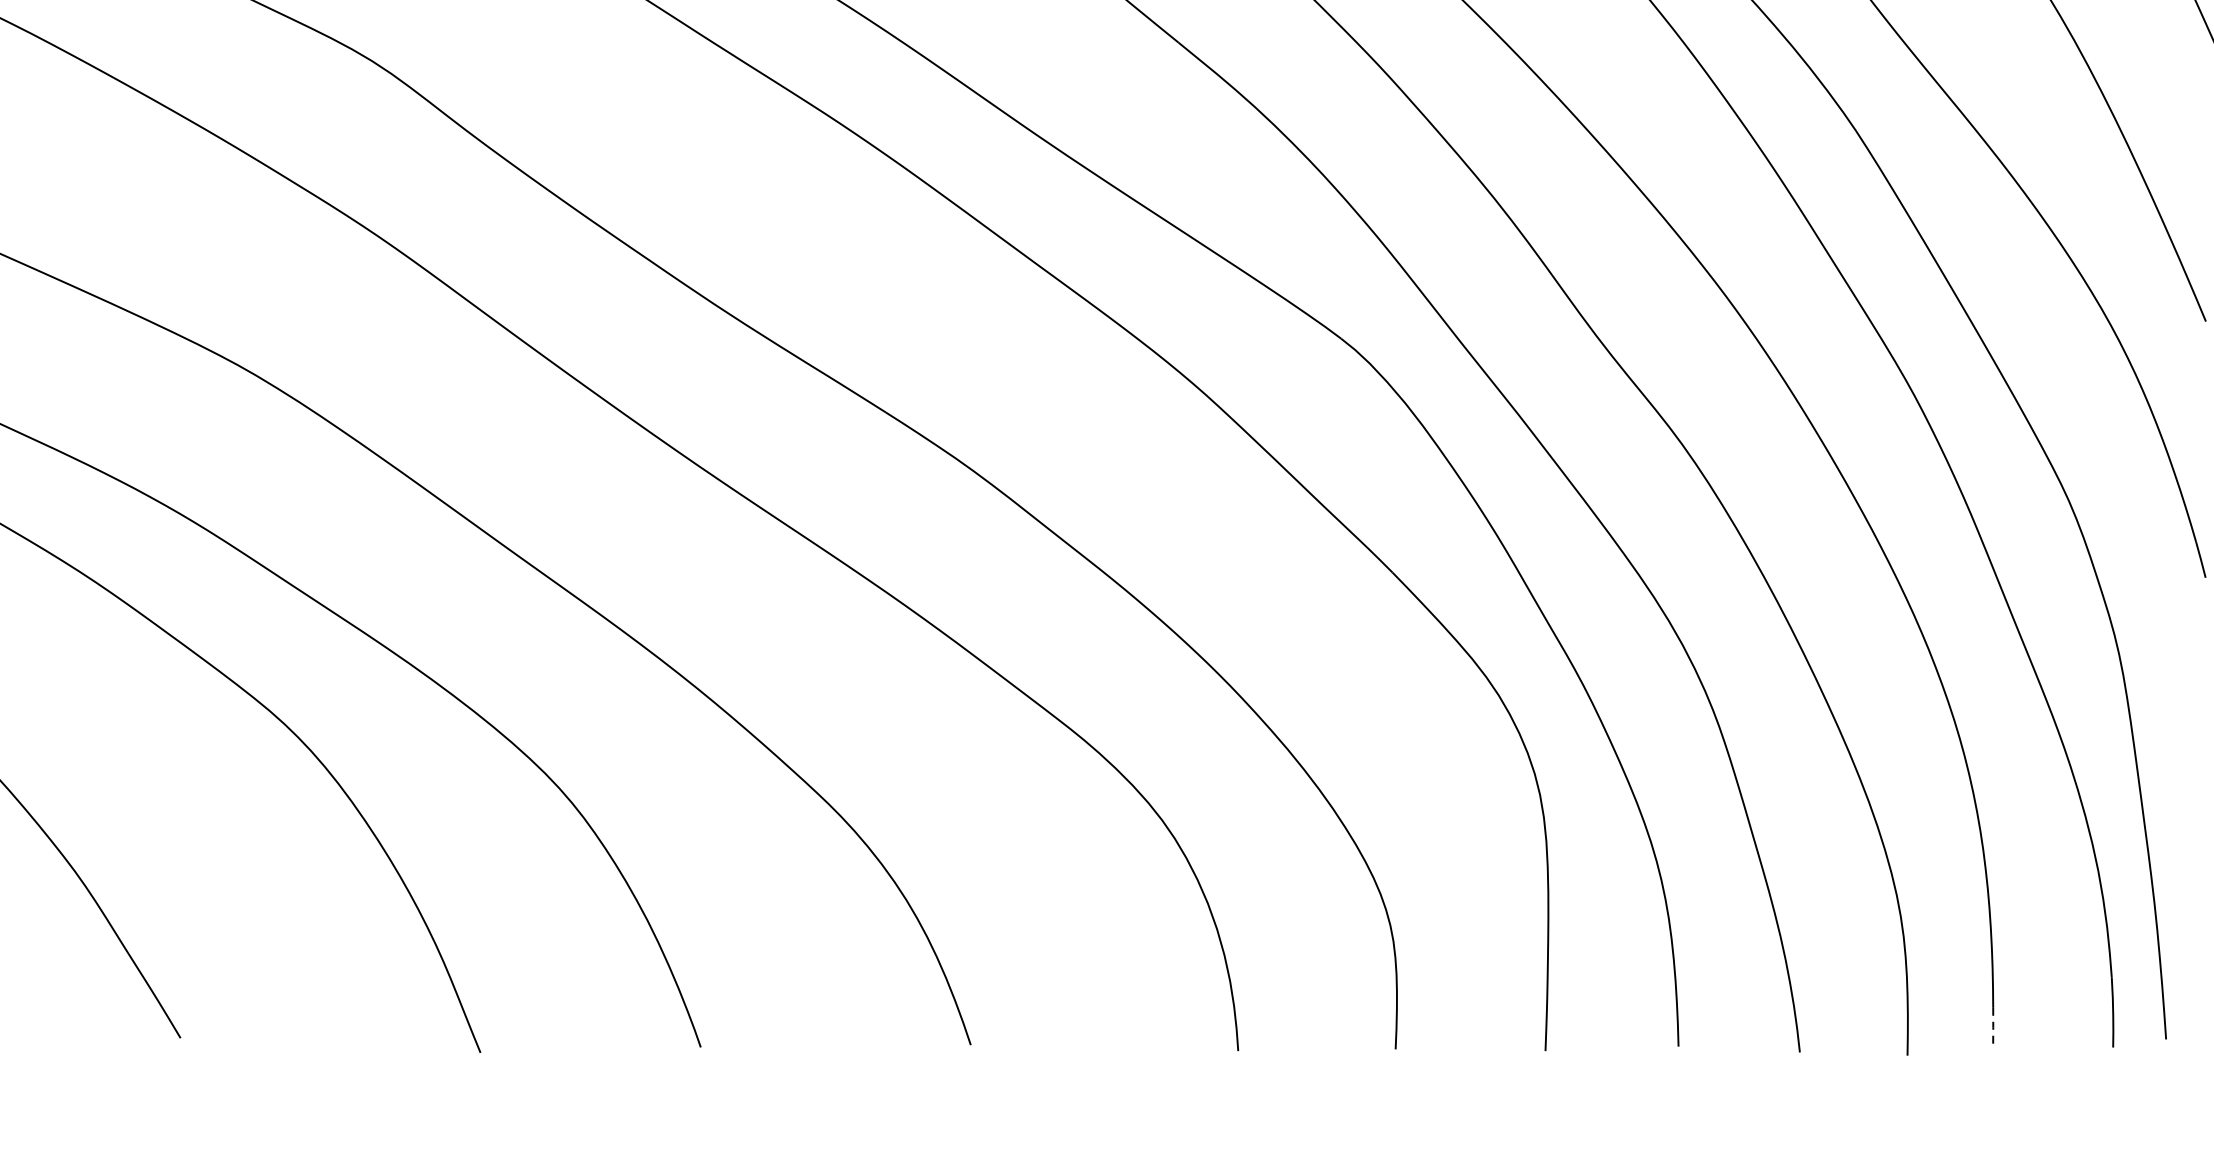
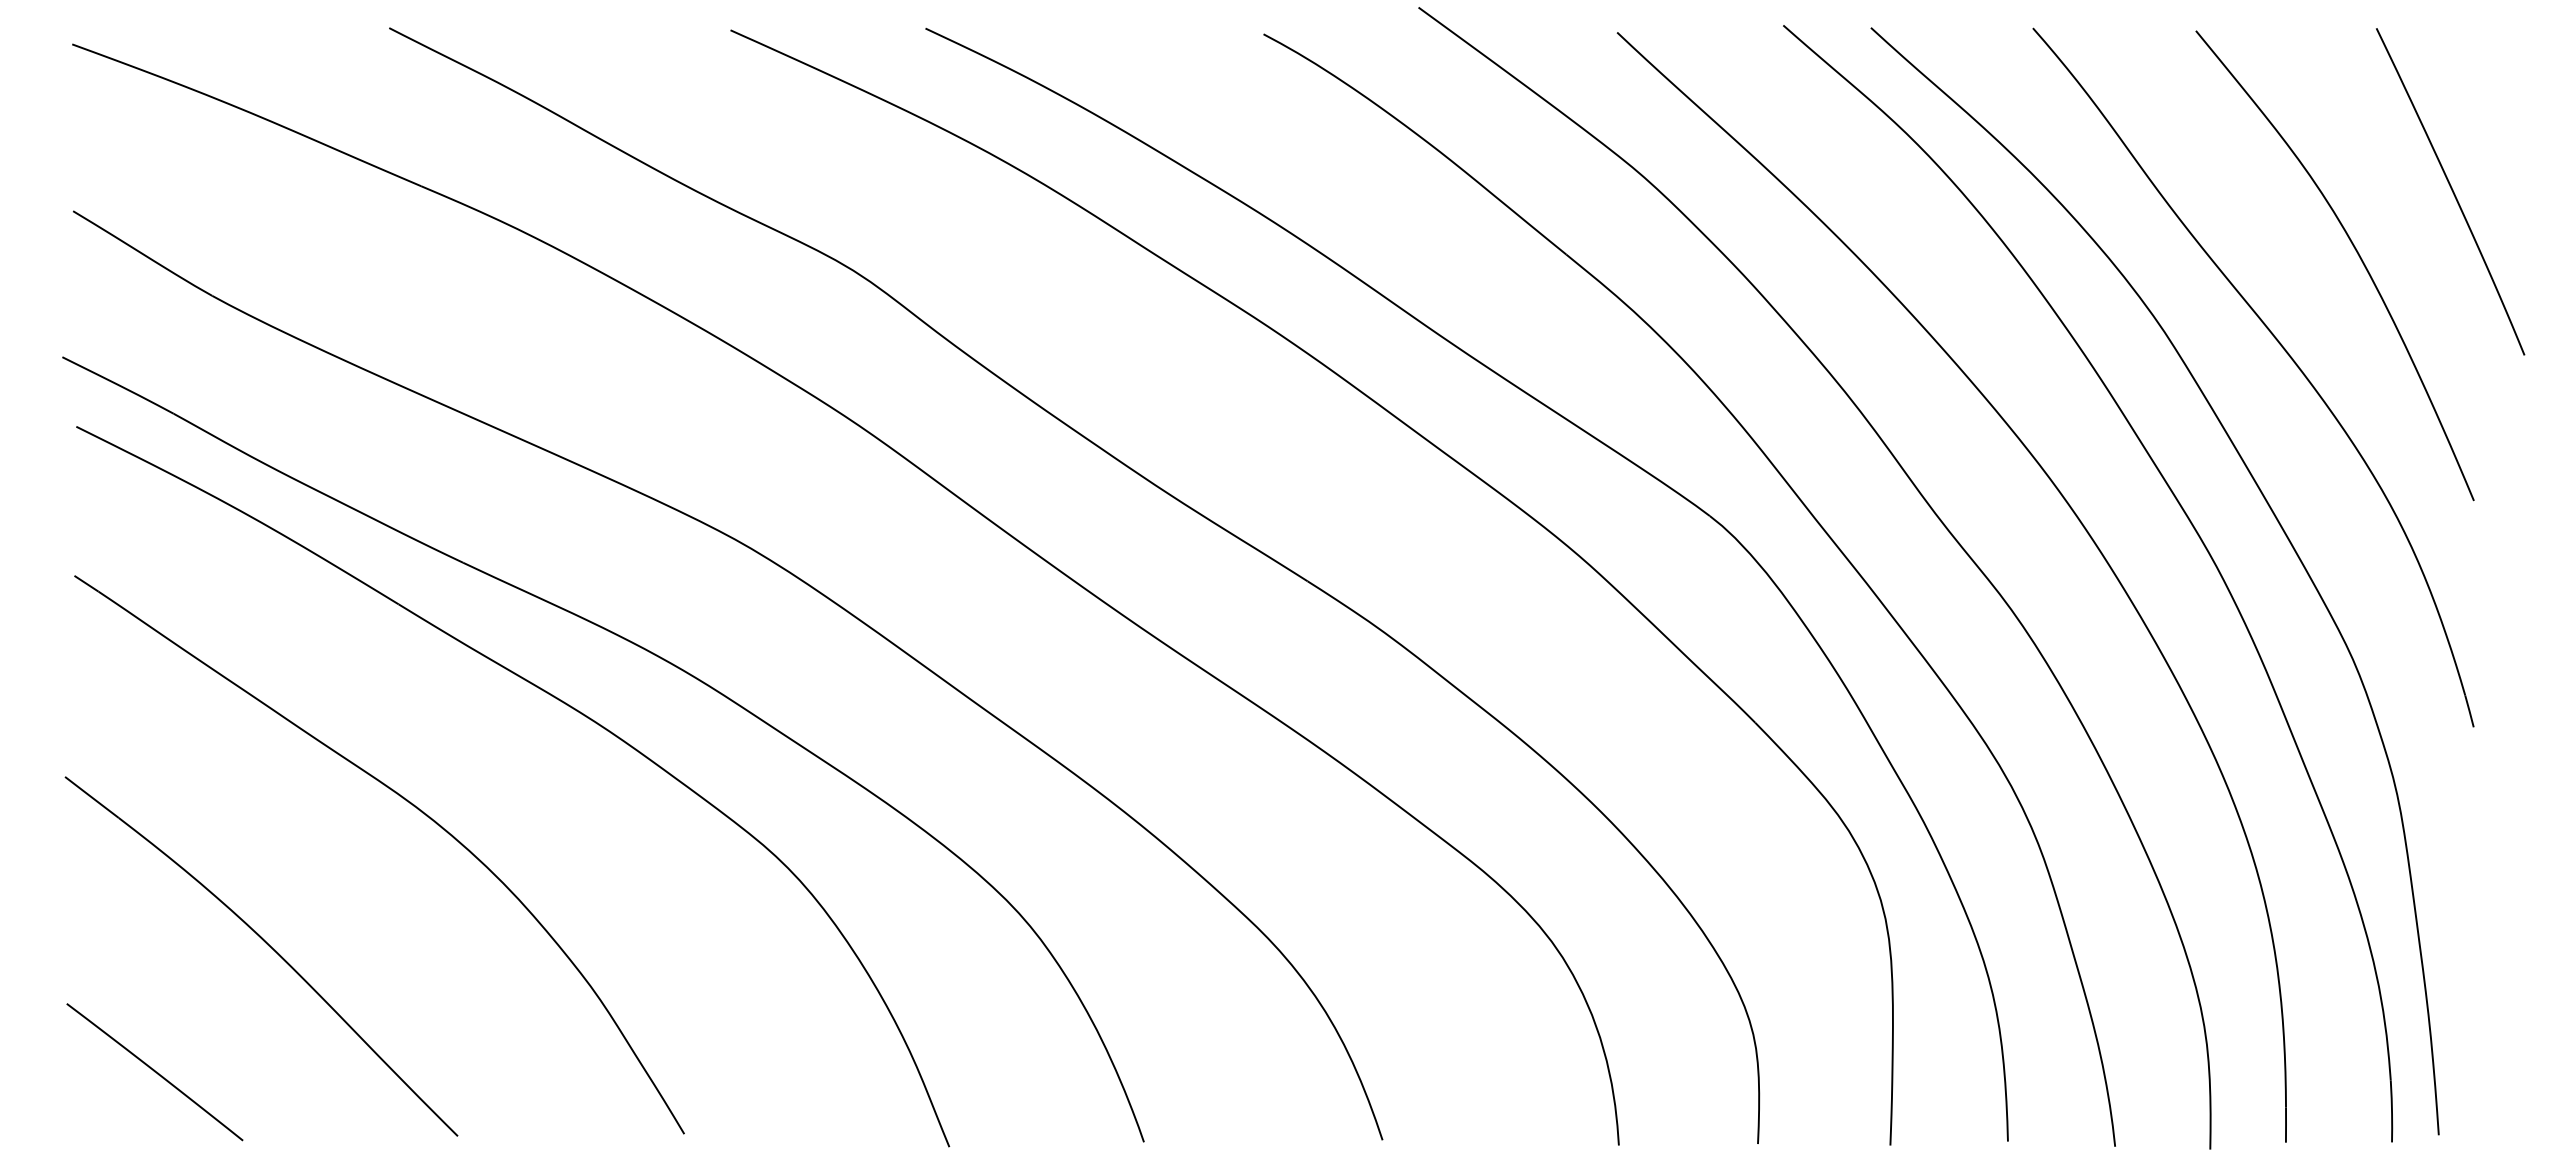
line: (1993, 1027) -> (2286, 1124), dashed -> solid

